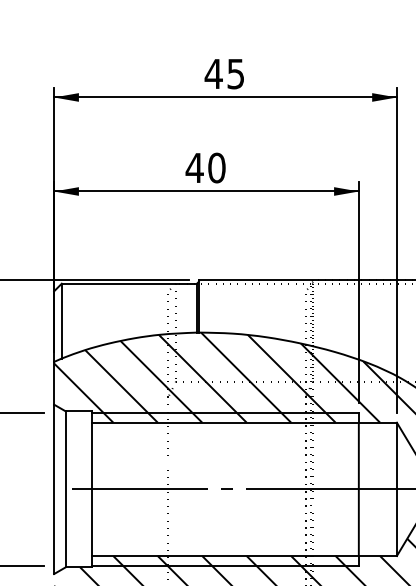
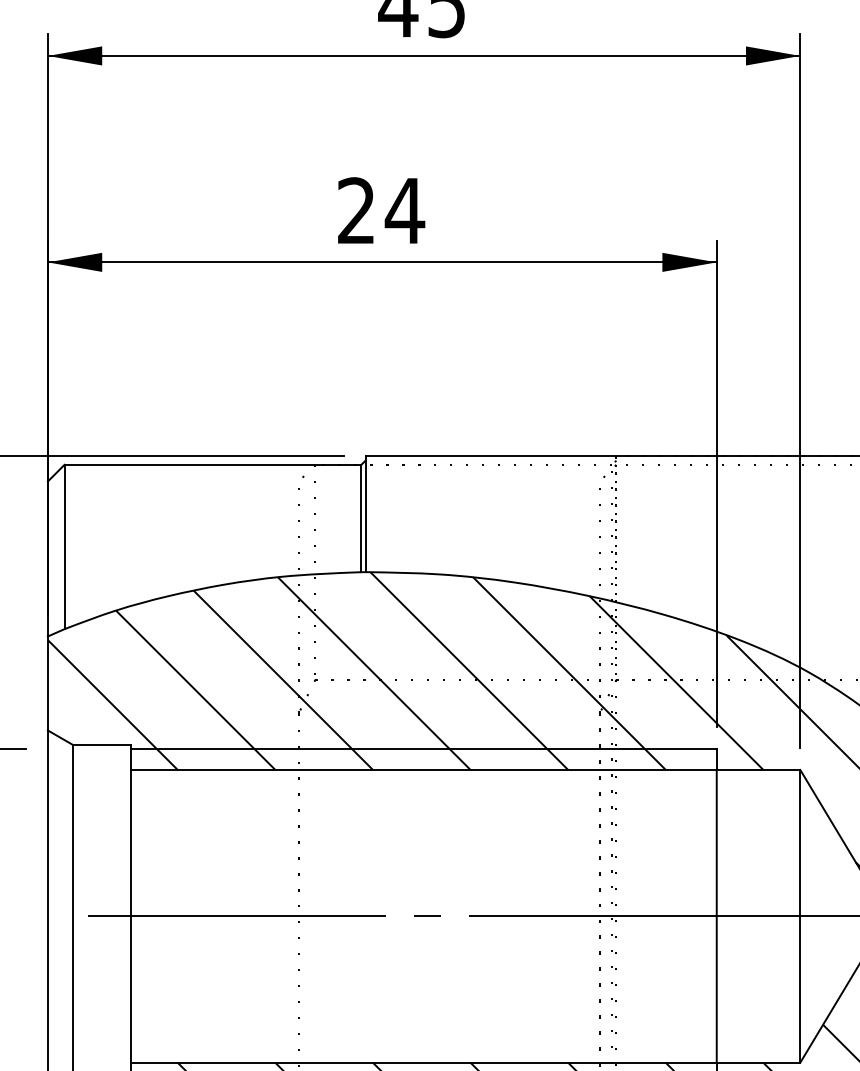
text: (205, 167) -> (380, 209), 40 -> 24

